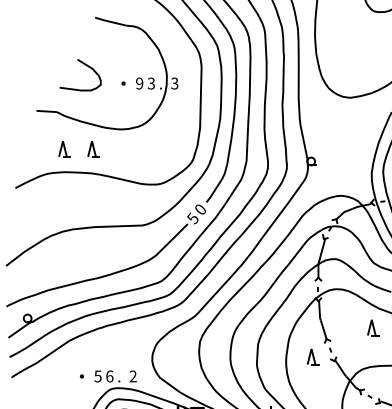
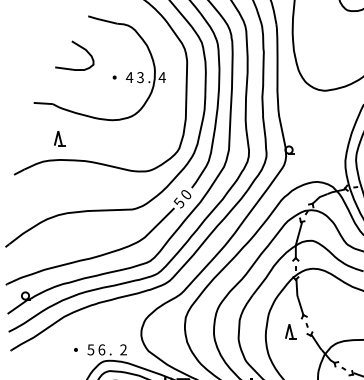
curve: (85, 66) -> (79, 47), moved
text: (139, 83) -> (129, 77), 9 -> 4
text: (173, 83) -> (161, 77), 3 -> 4
part: (93, 149) -> (86, 138), removed
part: (372, 327) -> (346, 304), removed

